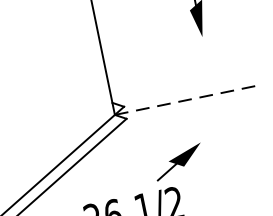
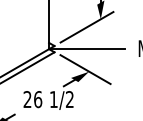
line: (178, 58) -> (86, 27), added
line: (186, 100) -> (86, 49), dashed -> solid
line: (192, 139) -> (85, 69), added

